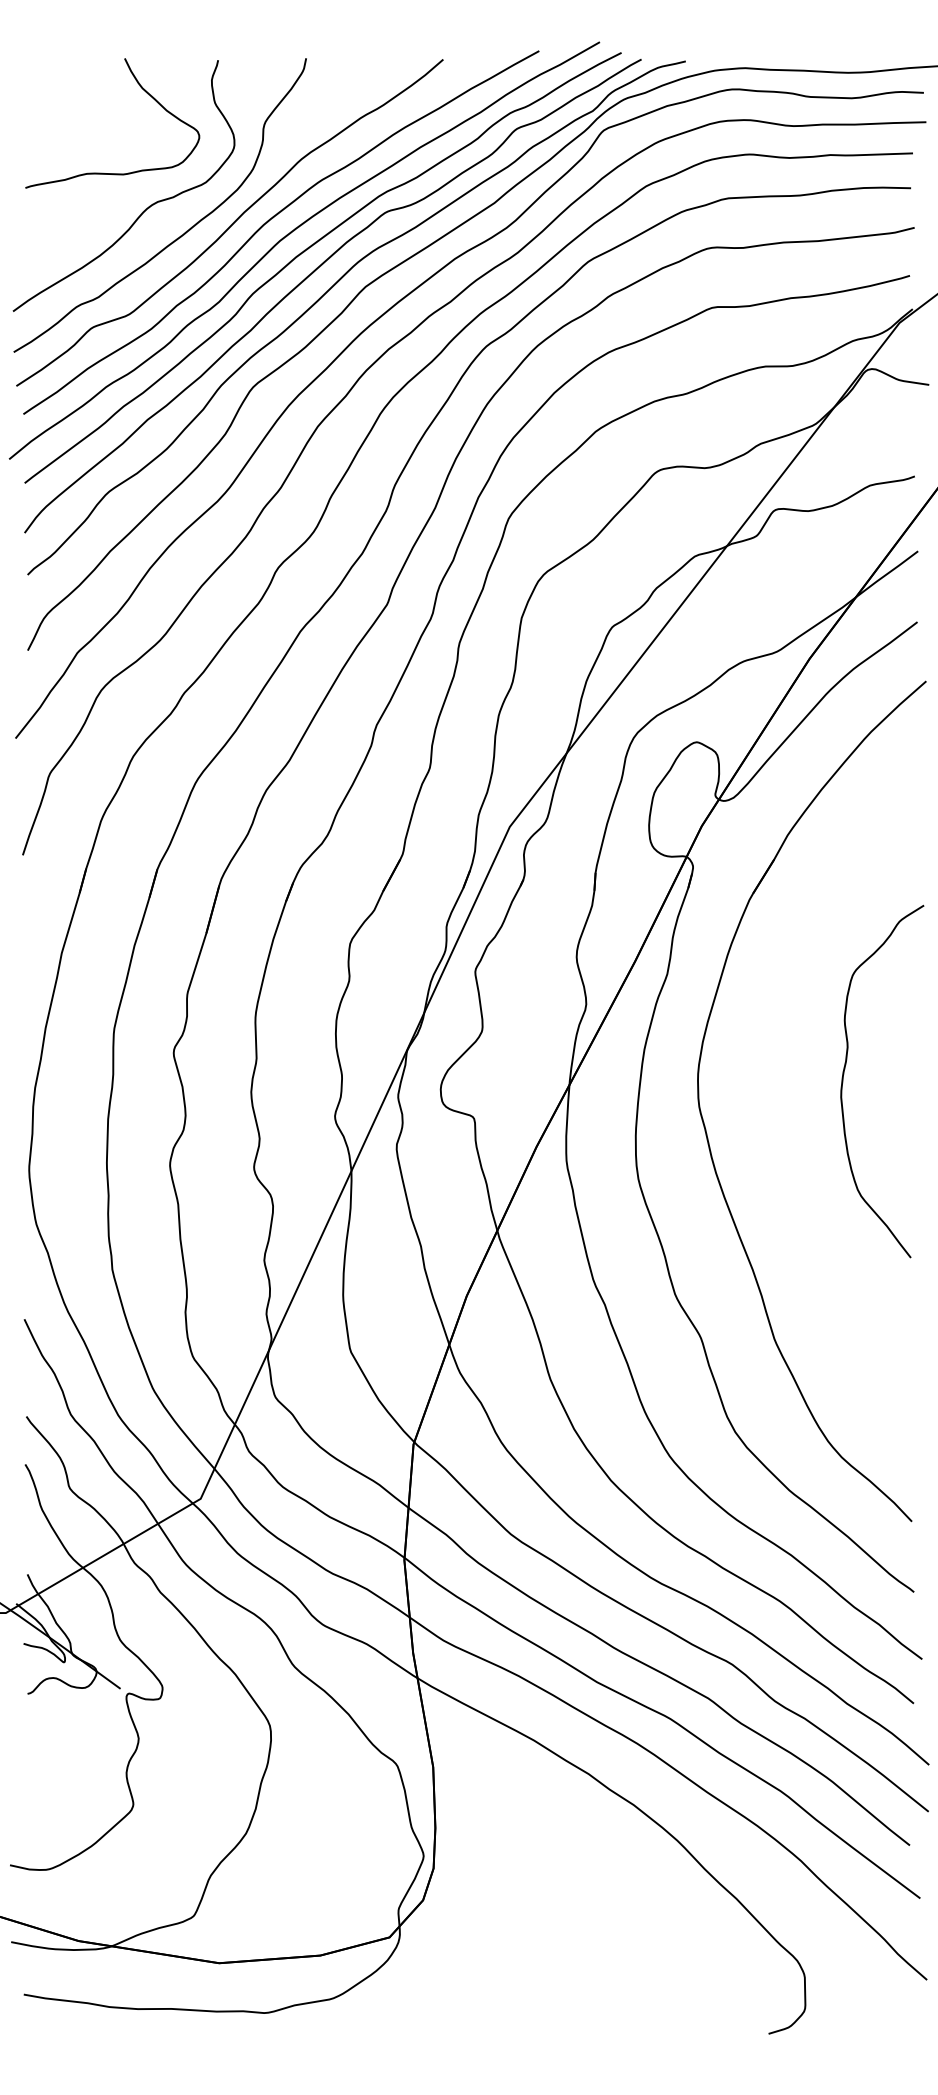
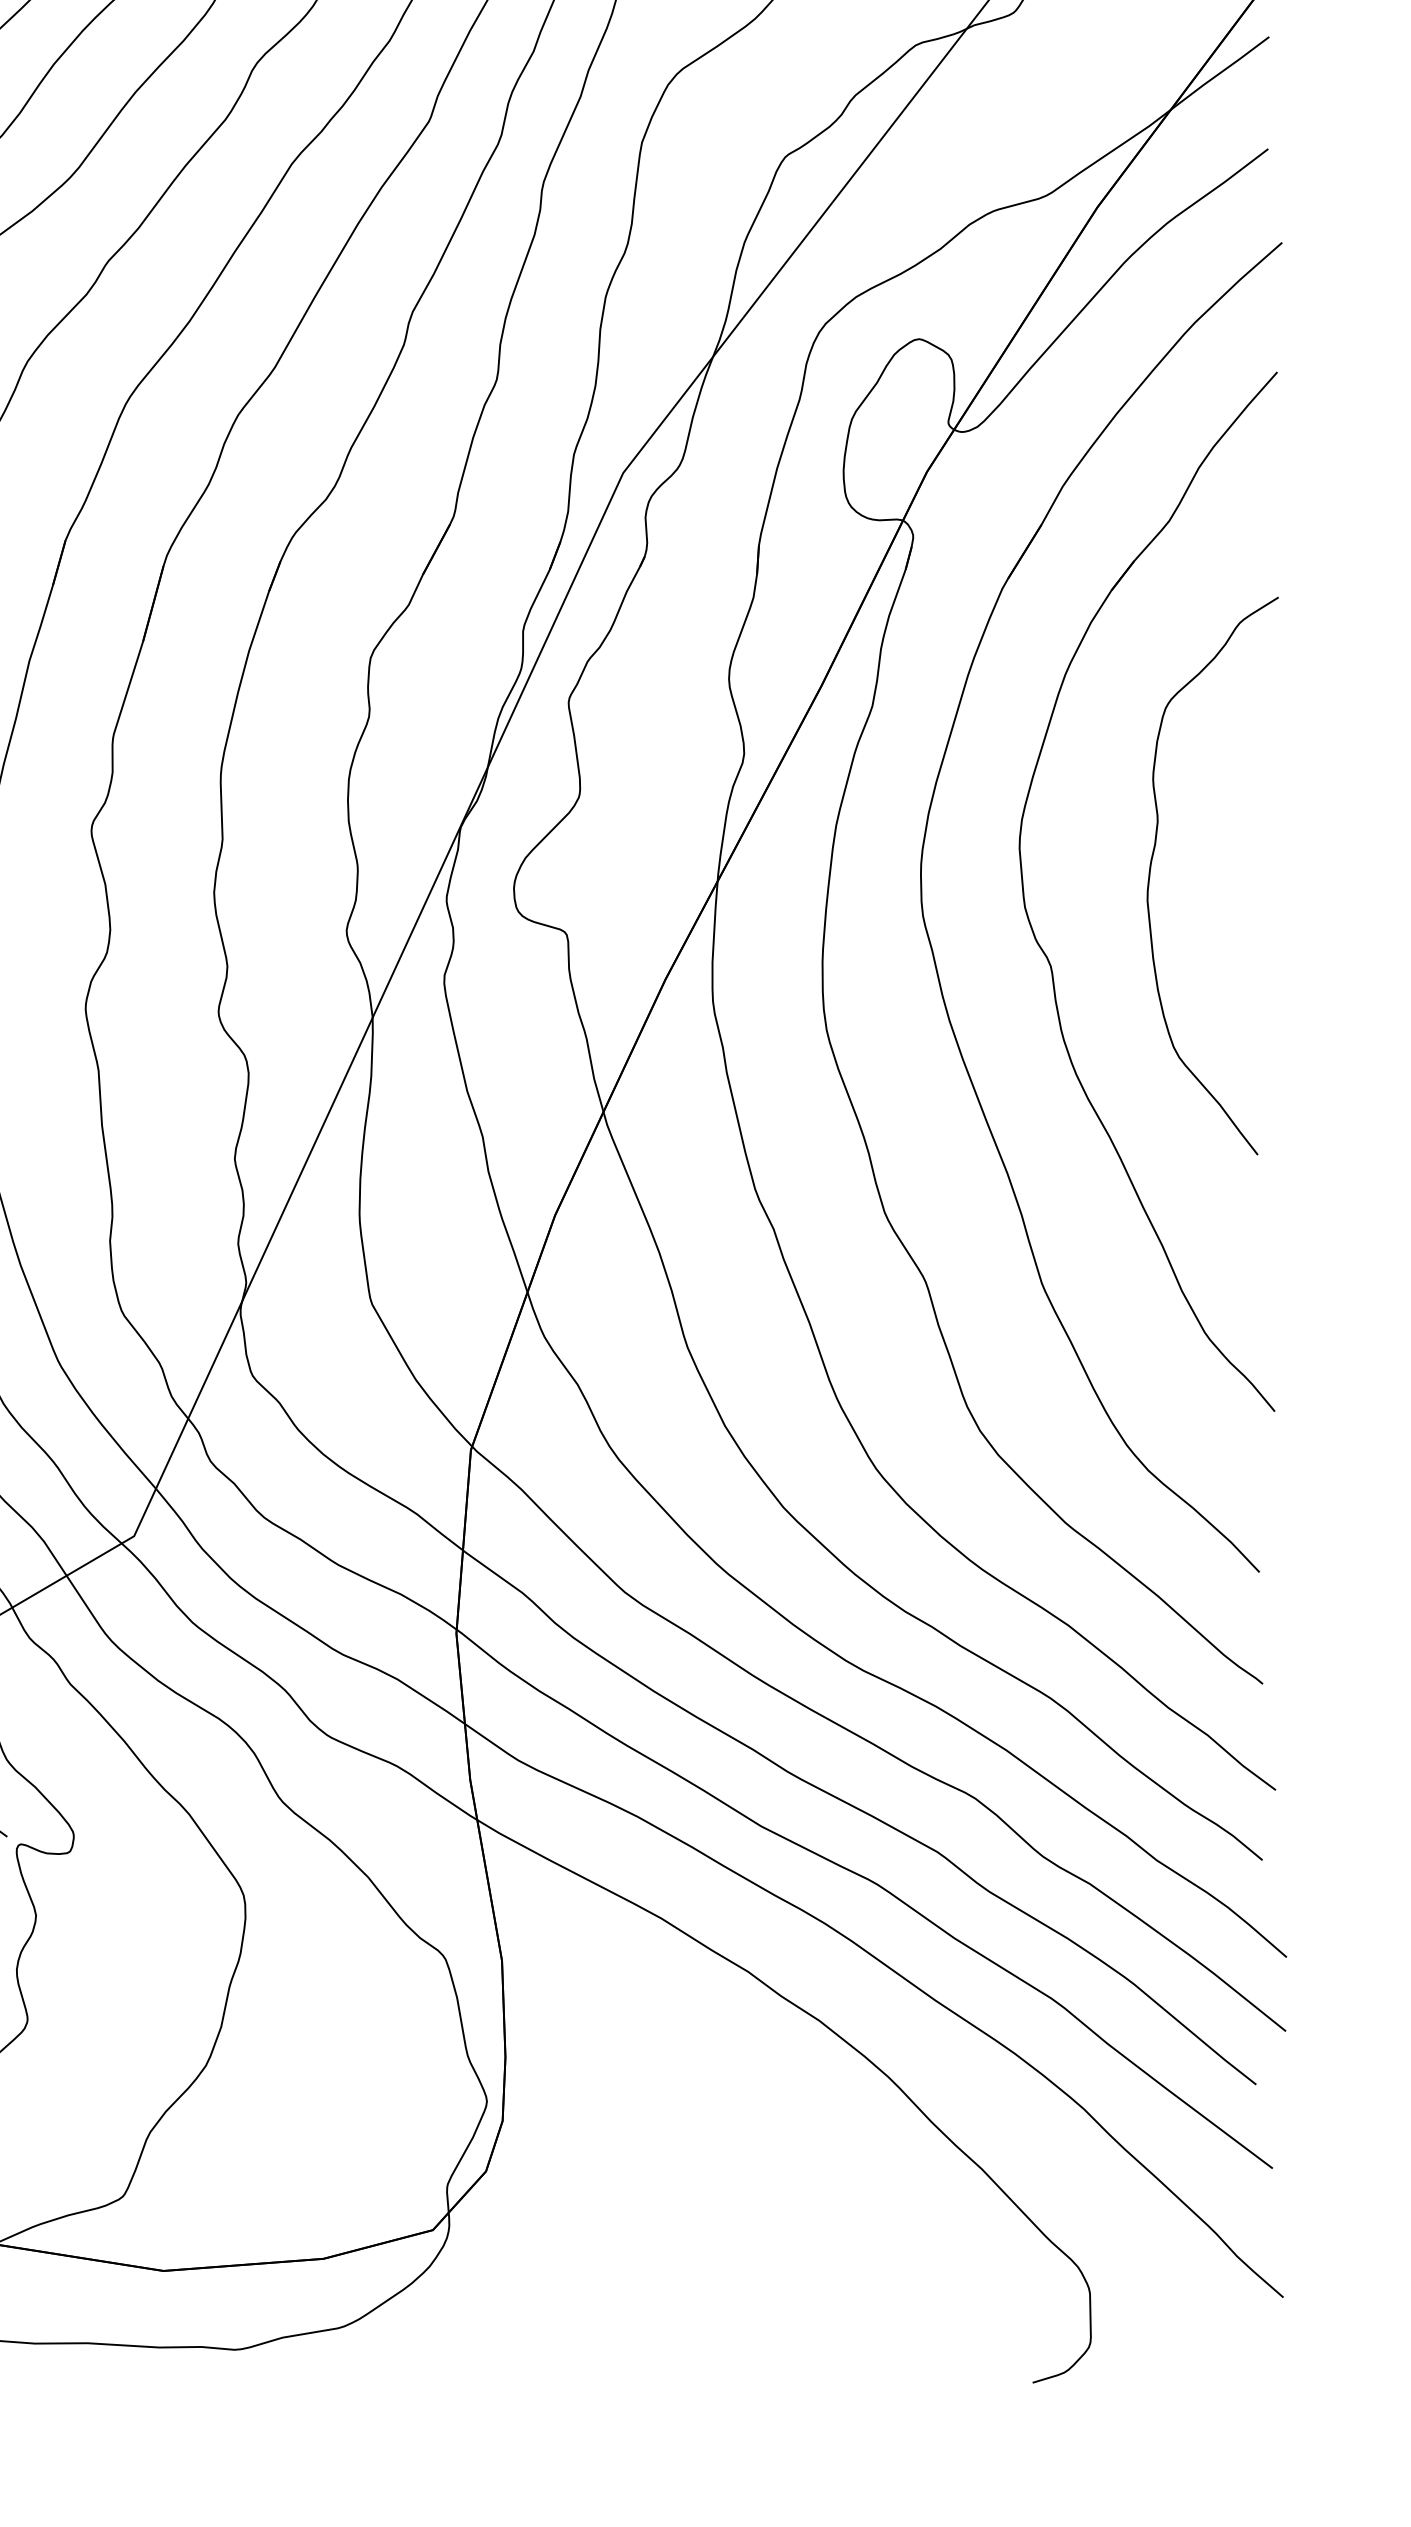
part: (777, 1130) -> (1046, 953), added

